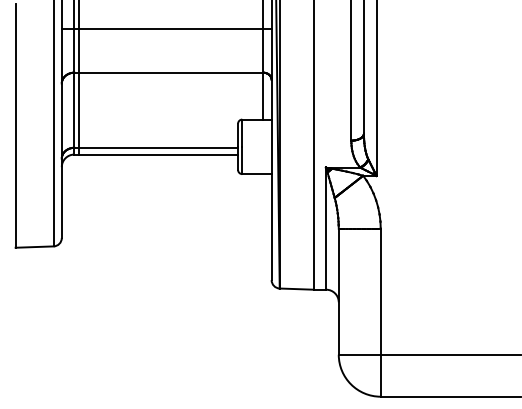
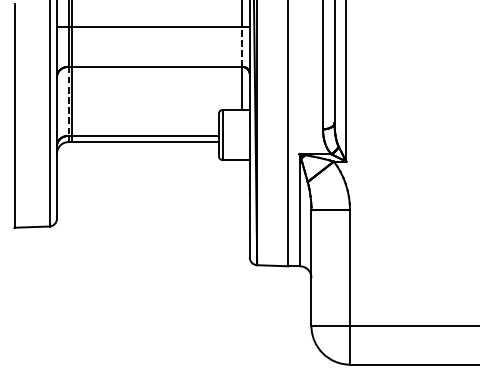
line: (263, 50) -> (242, 46), solid -> dashed
line: (74, 110) -> (68, 101), solid -> dashed

